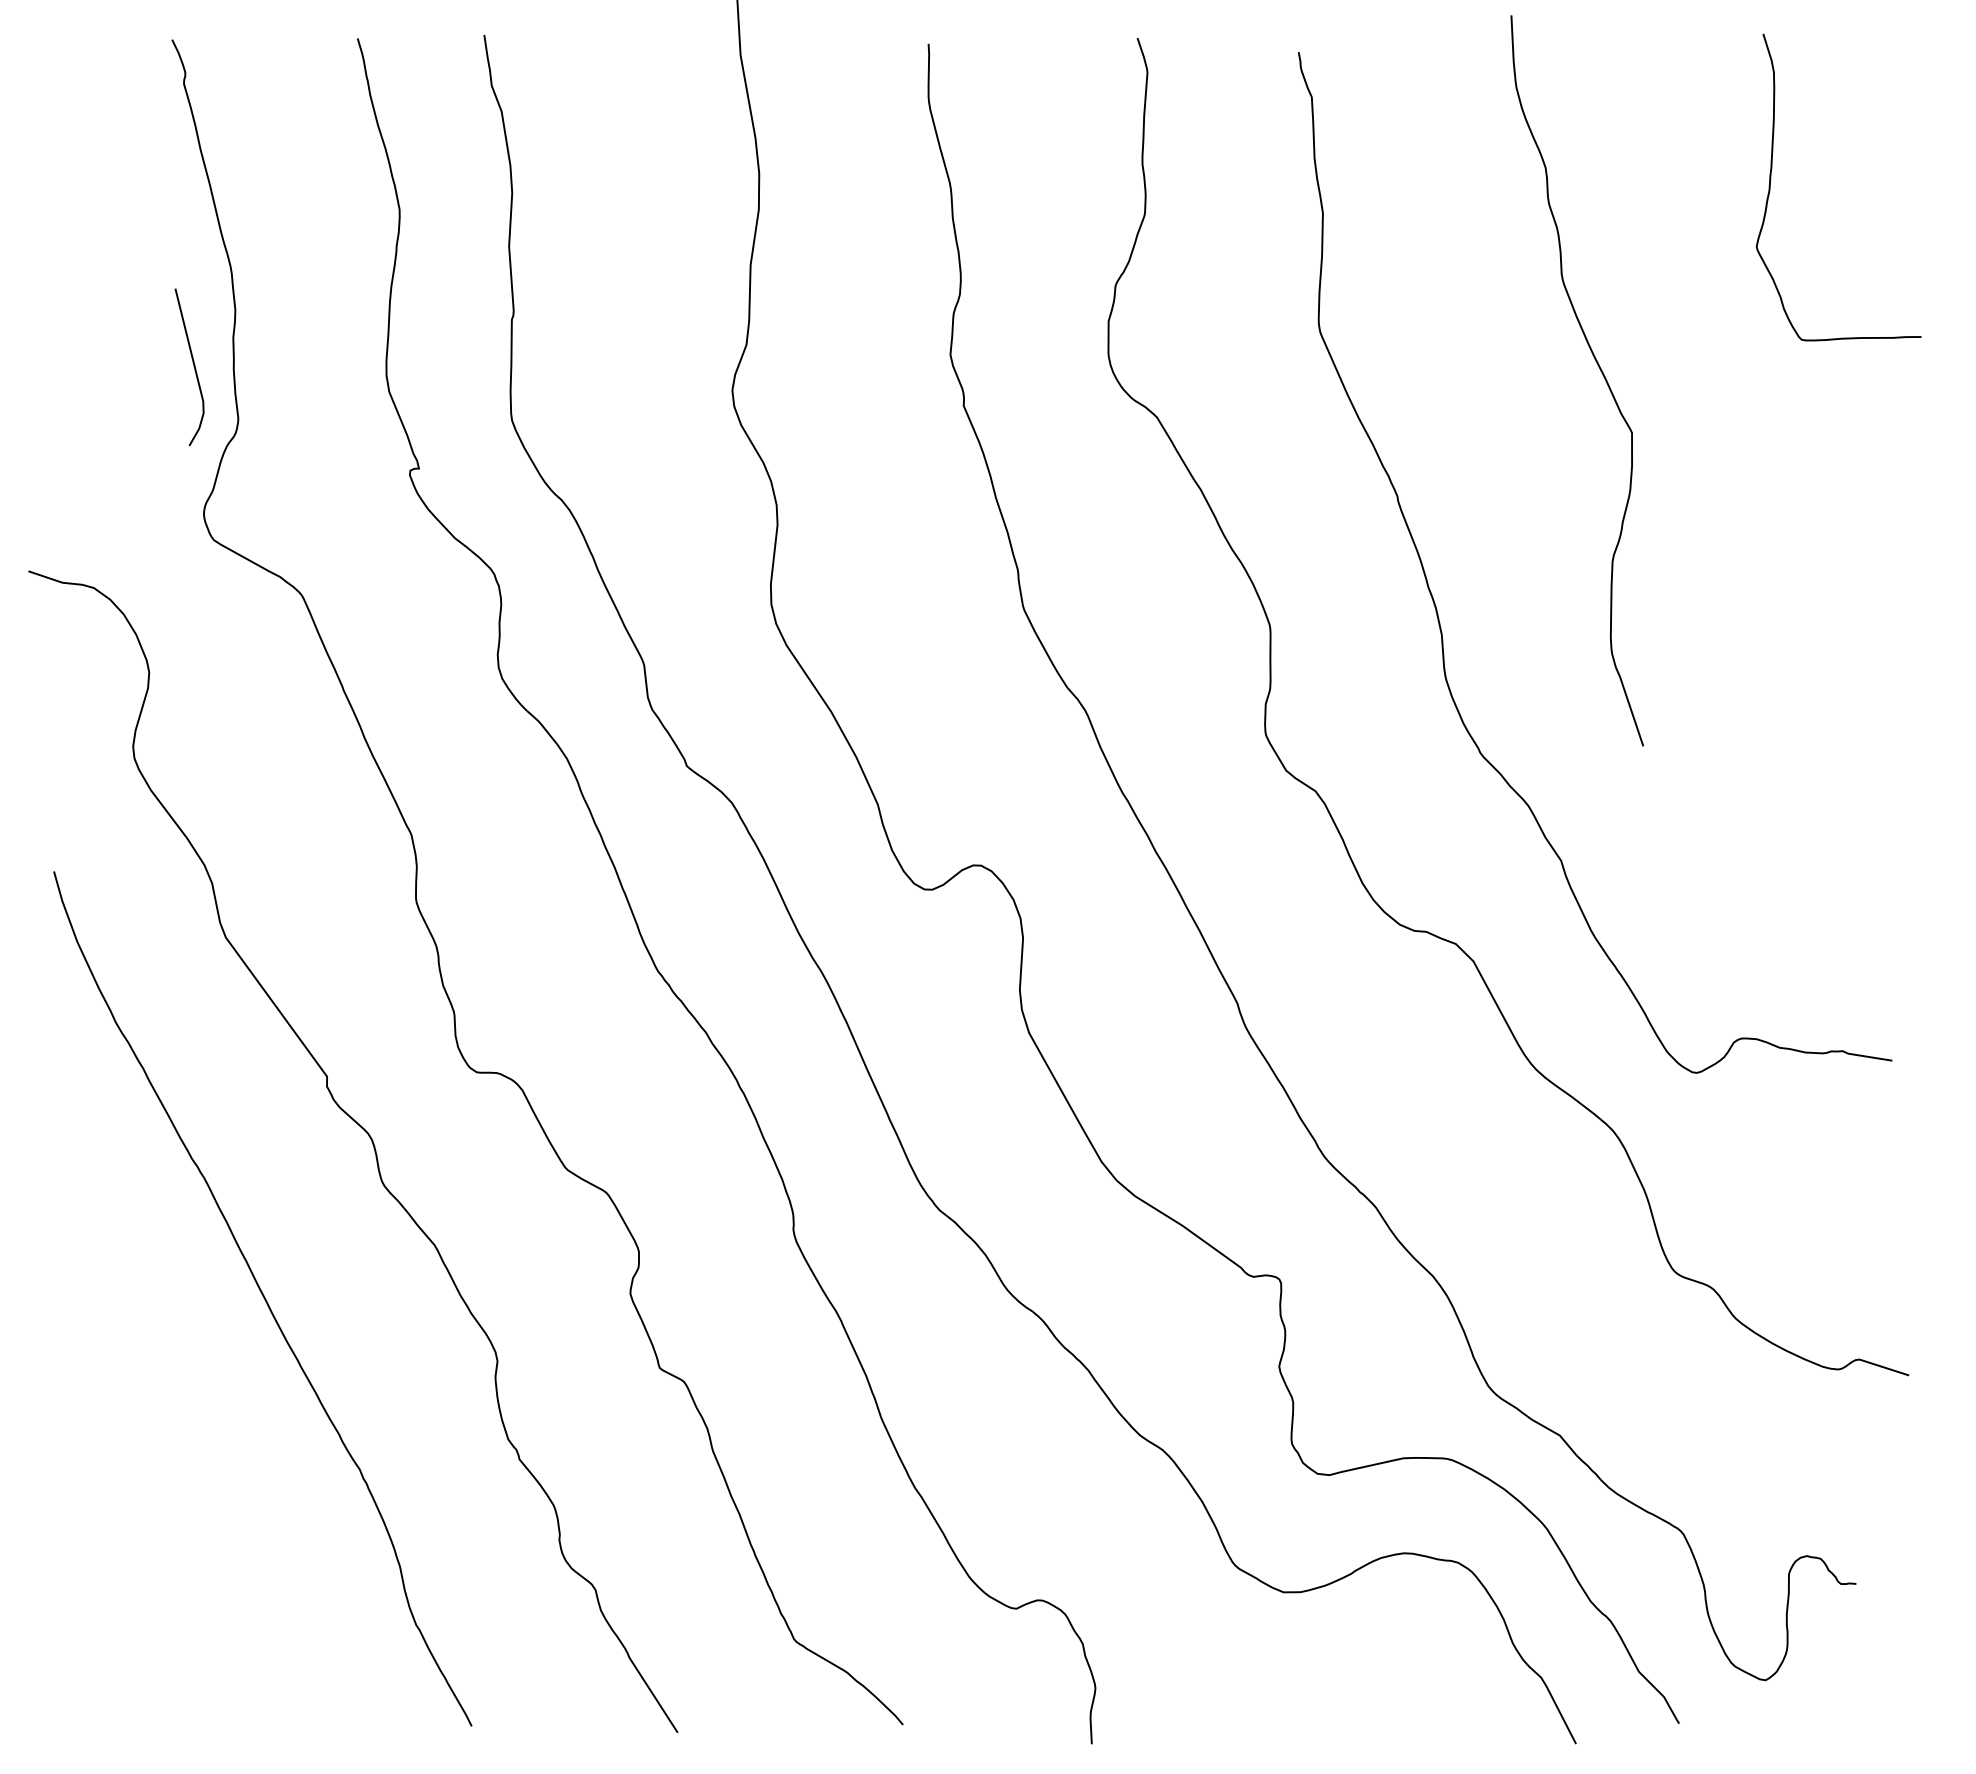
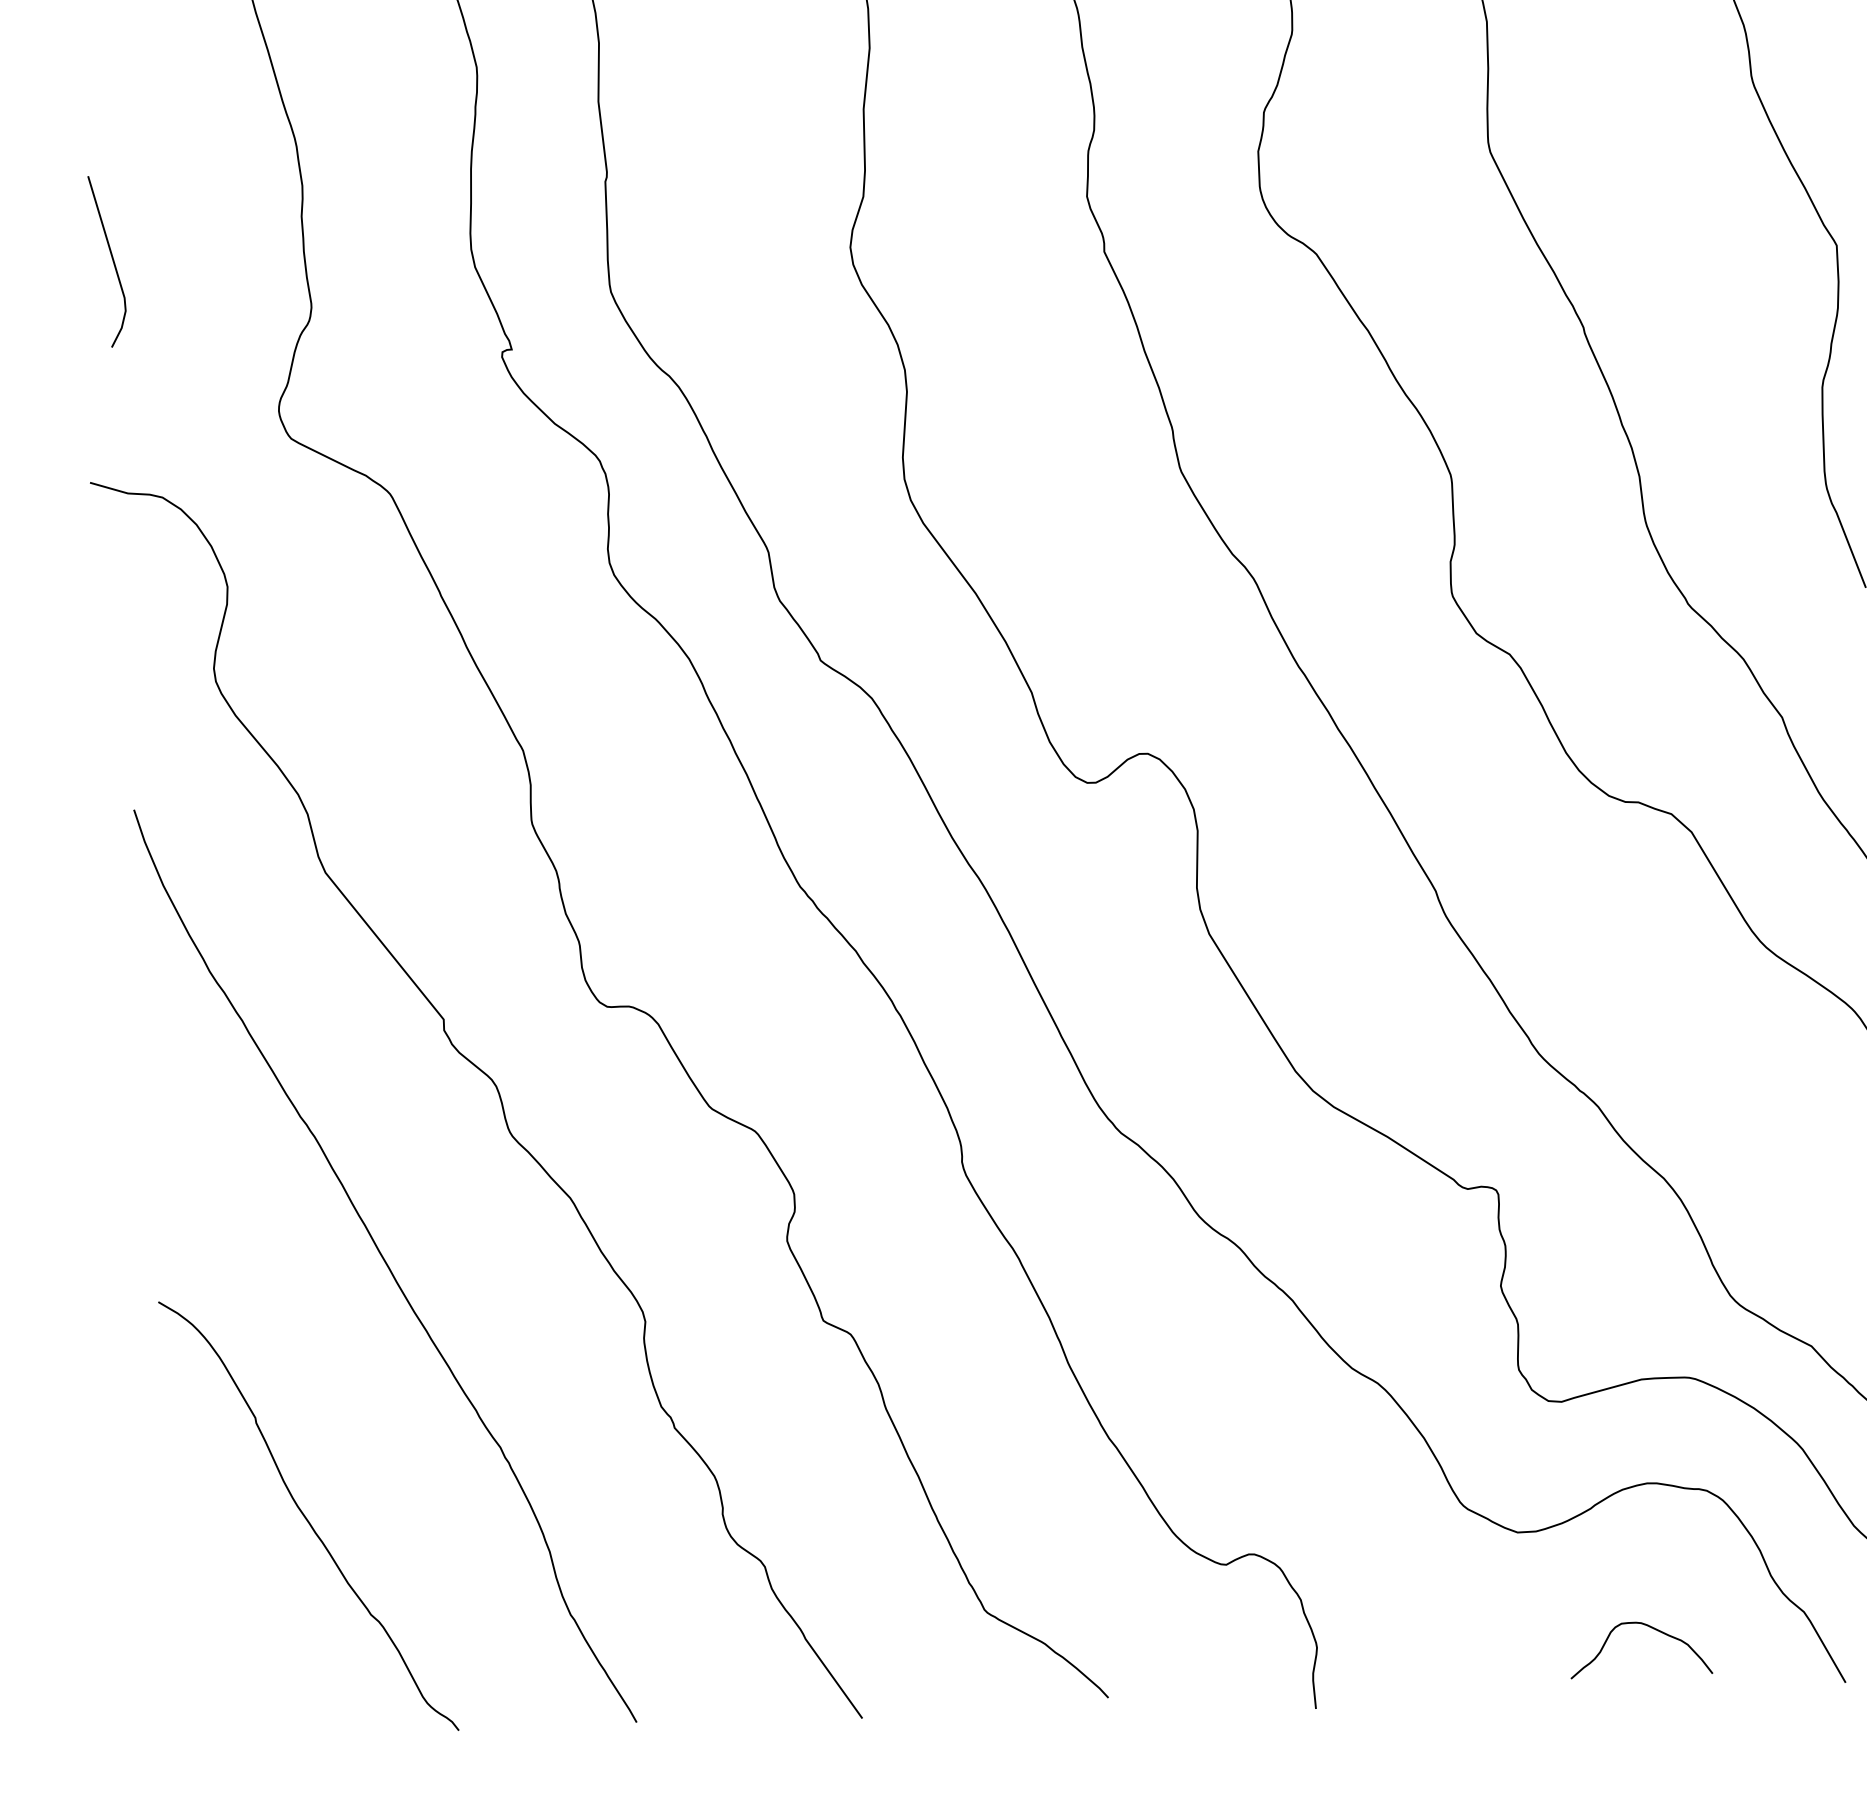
line: (193, 366) -> (112, 260), moved
curve: (179, 1523) -> (306, 1516), added
curve: (1400, 1685) -> (1650, 1628), added

